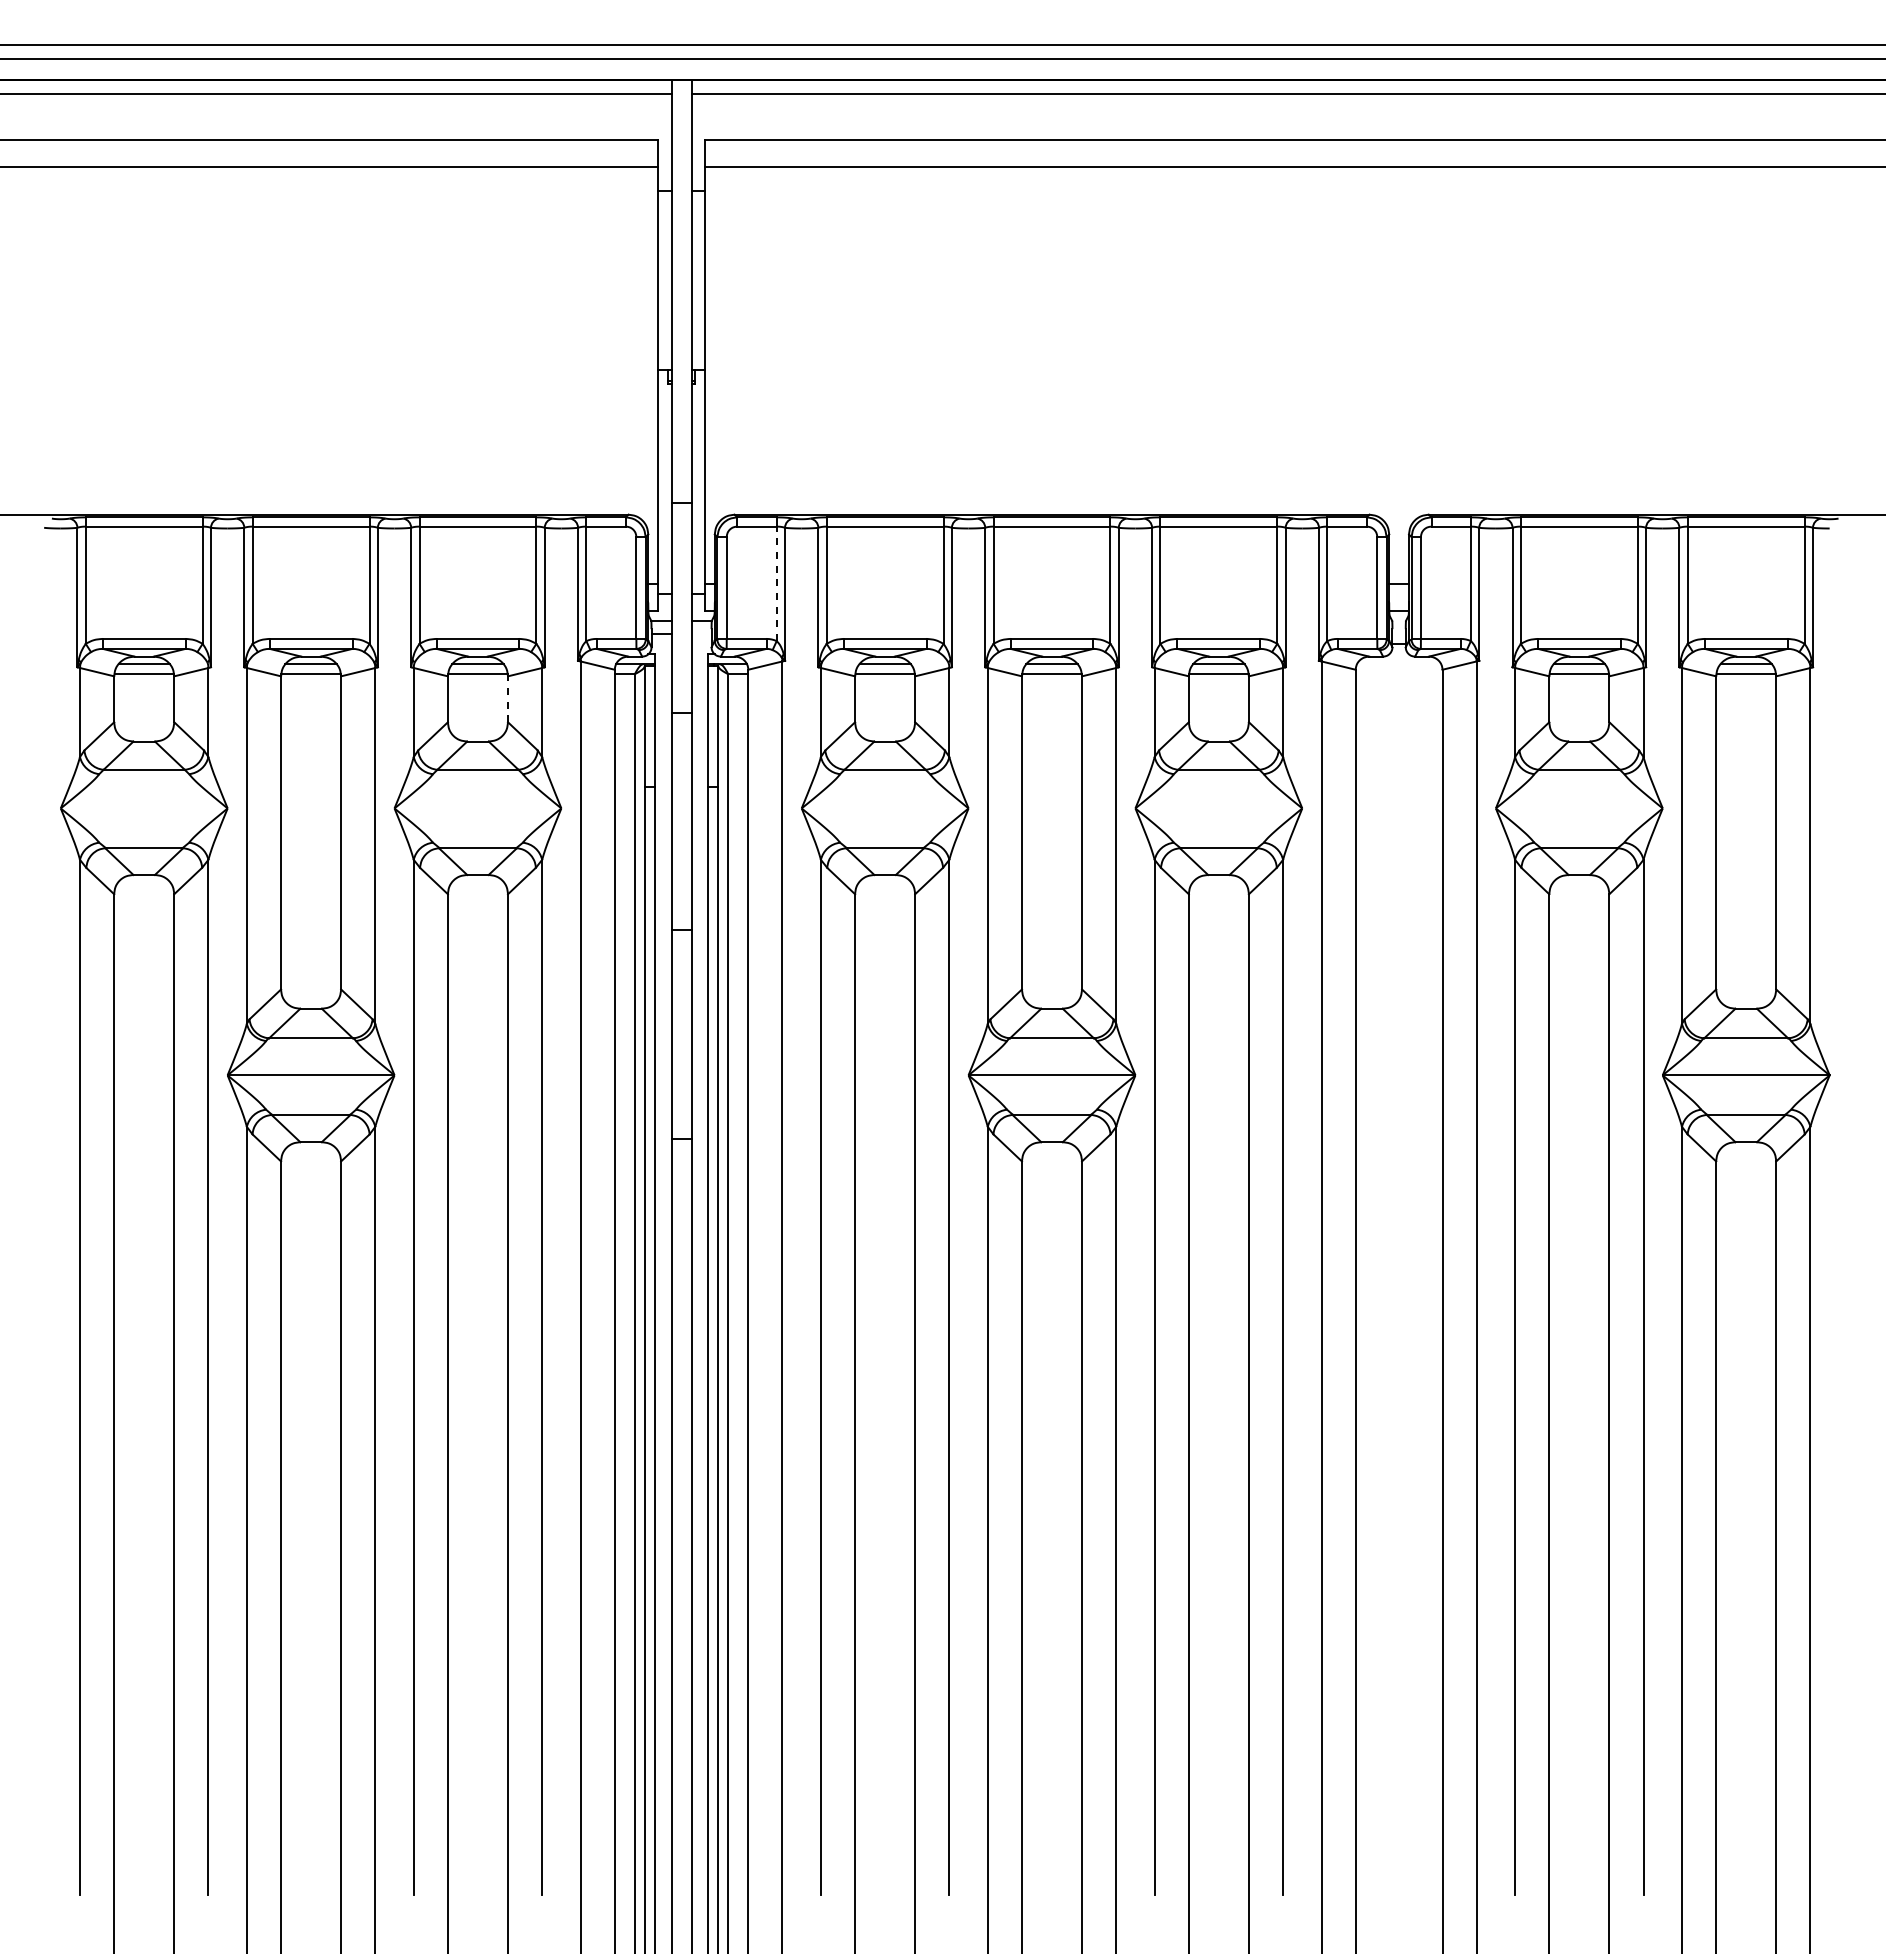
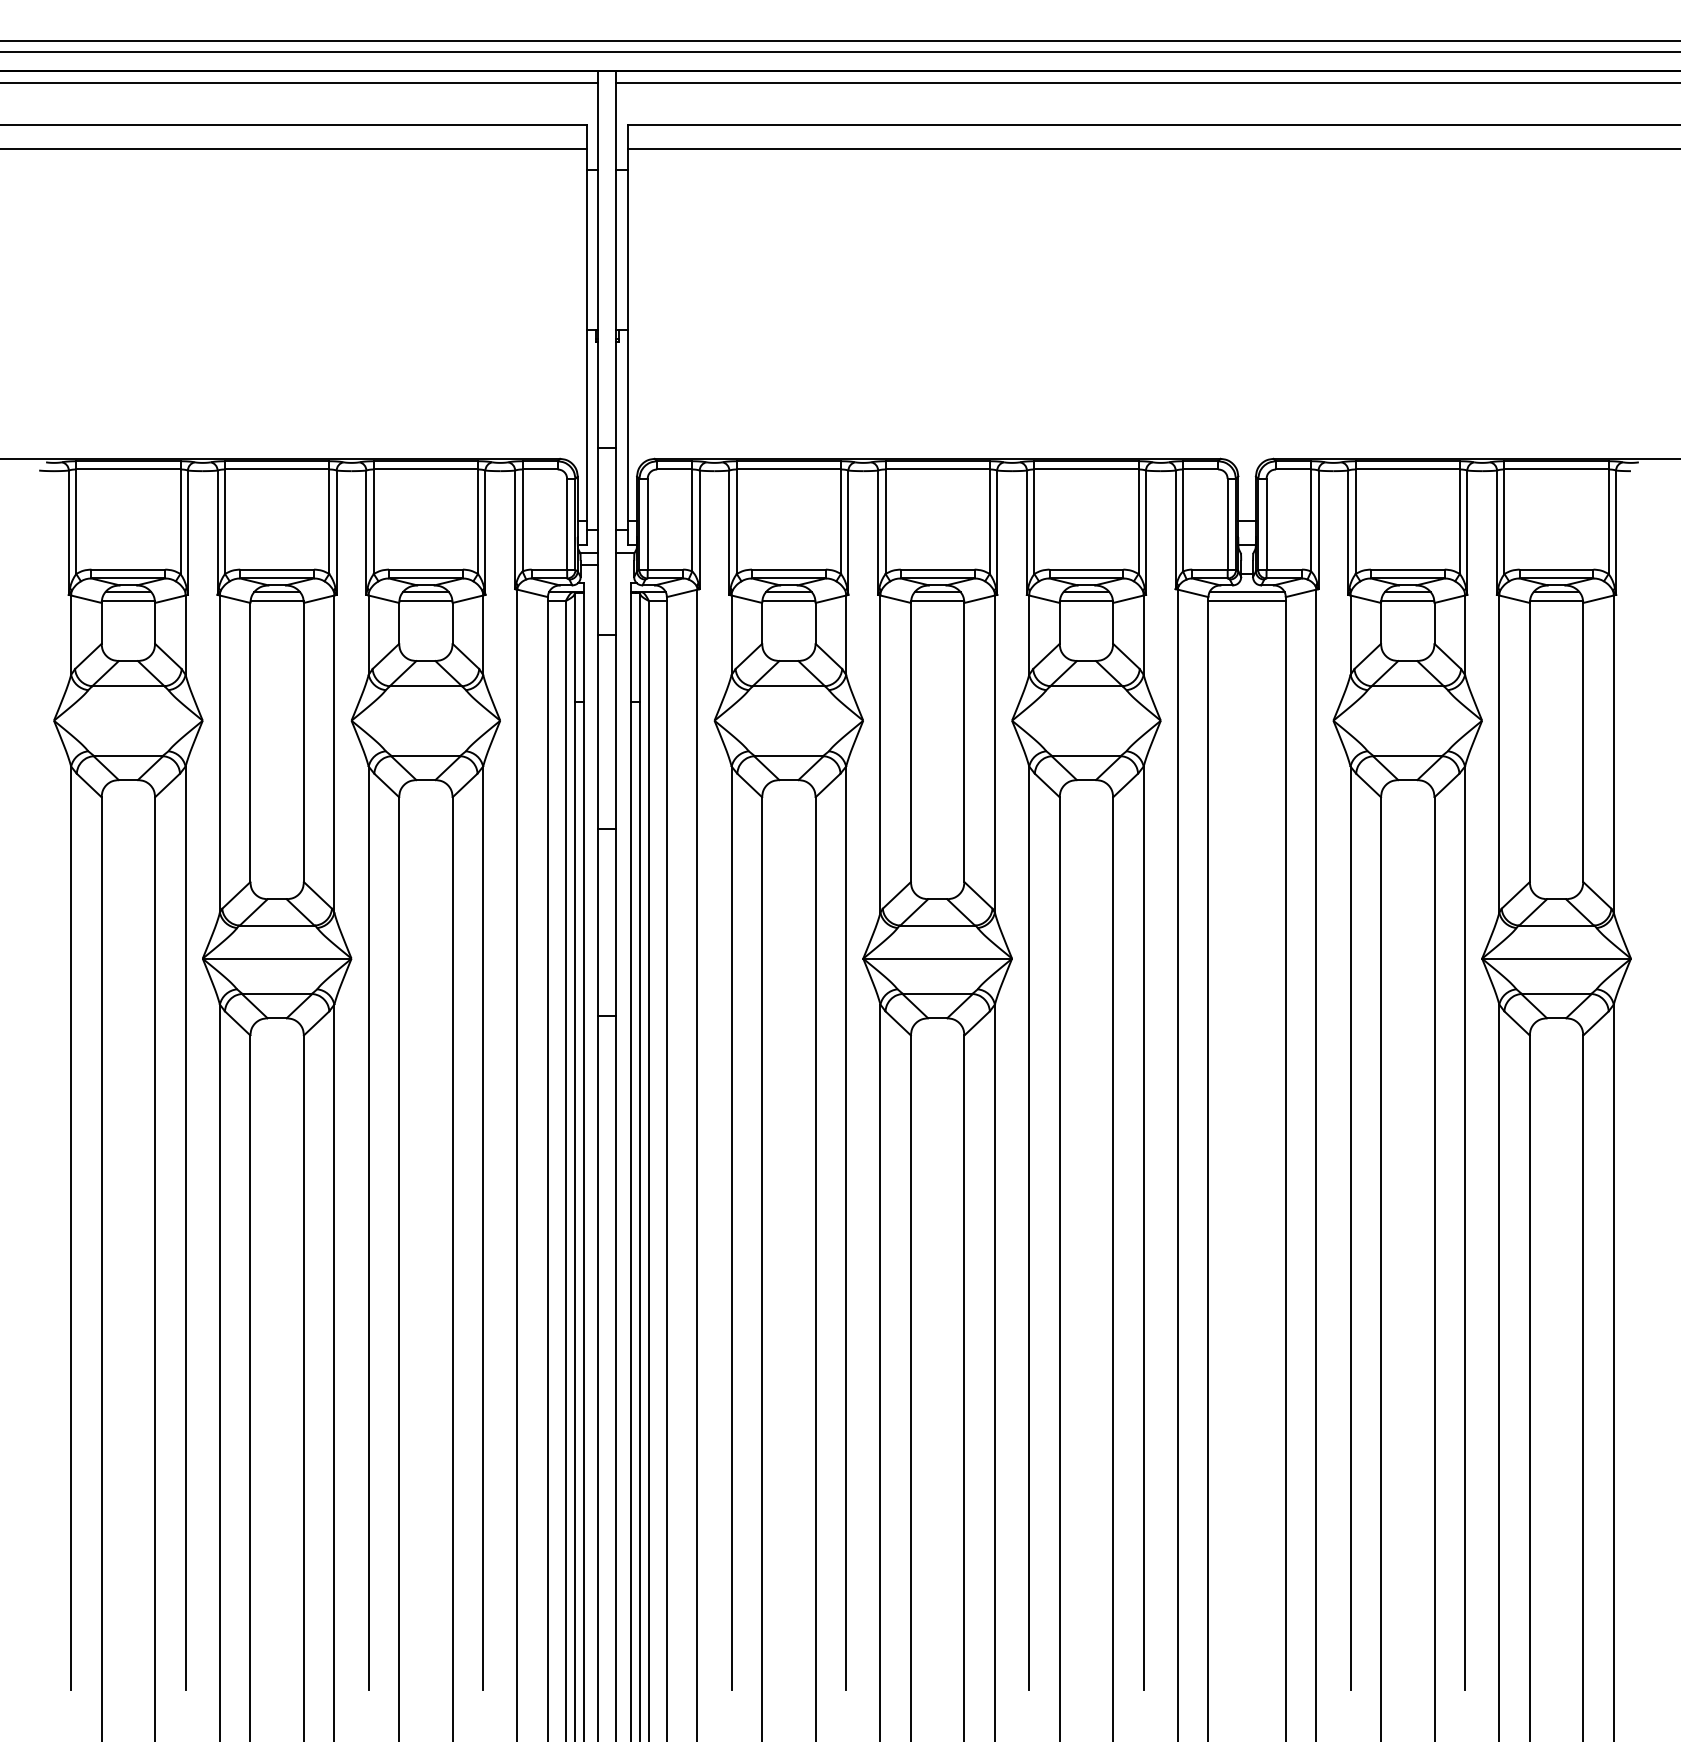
line: (776, 583) -> (692, 520), dashed -> solid
line: (1399, 664) -> (1247, 592), added
line: (1398, 674) -> (1246, 601), added
line: (508, 699) -> (453, 623), dashed -> solid

